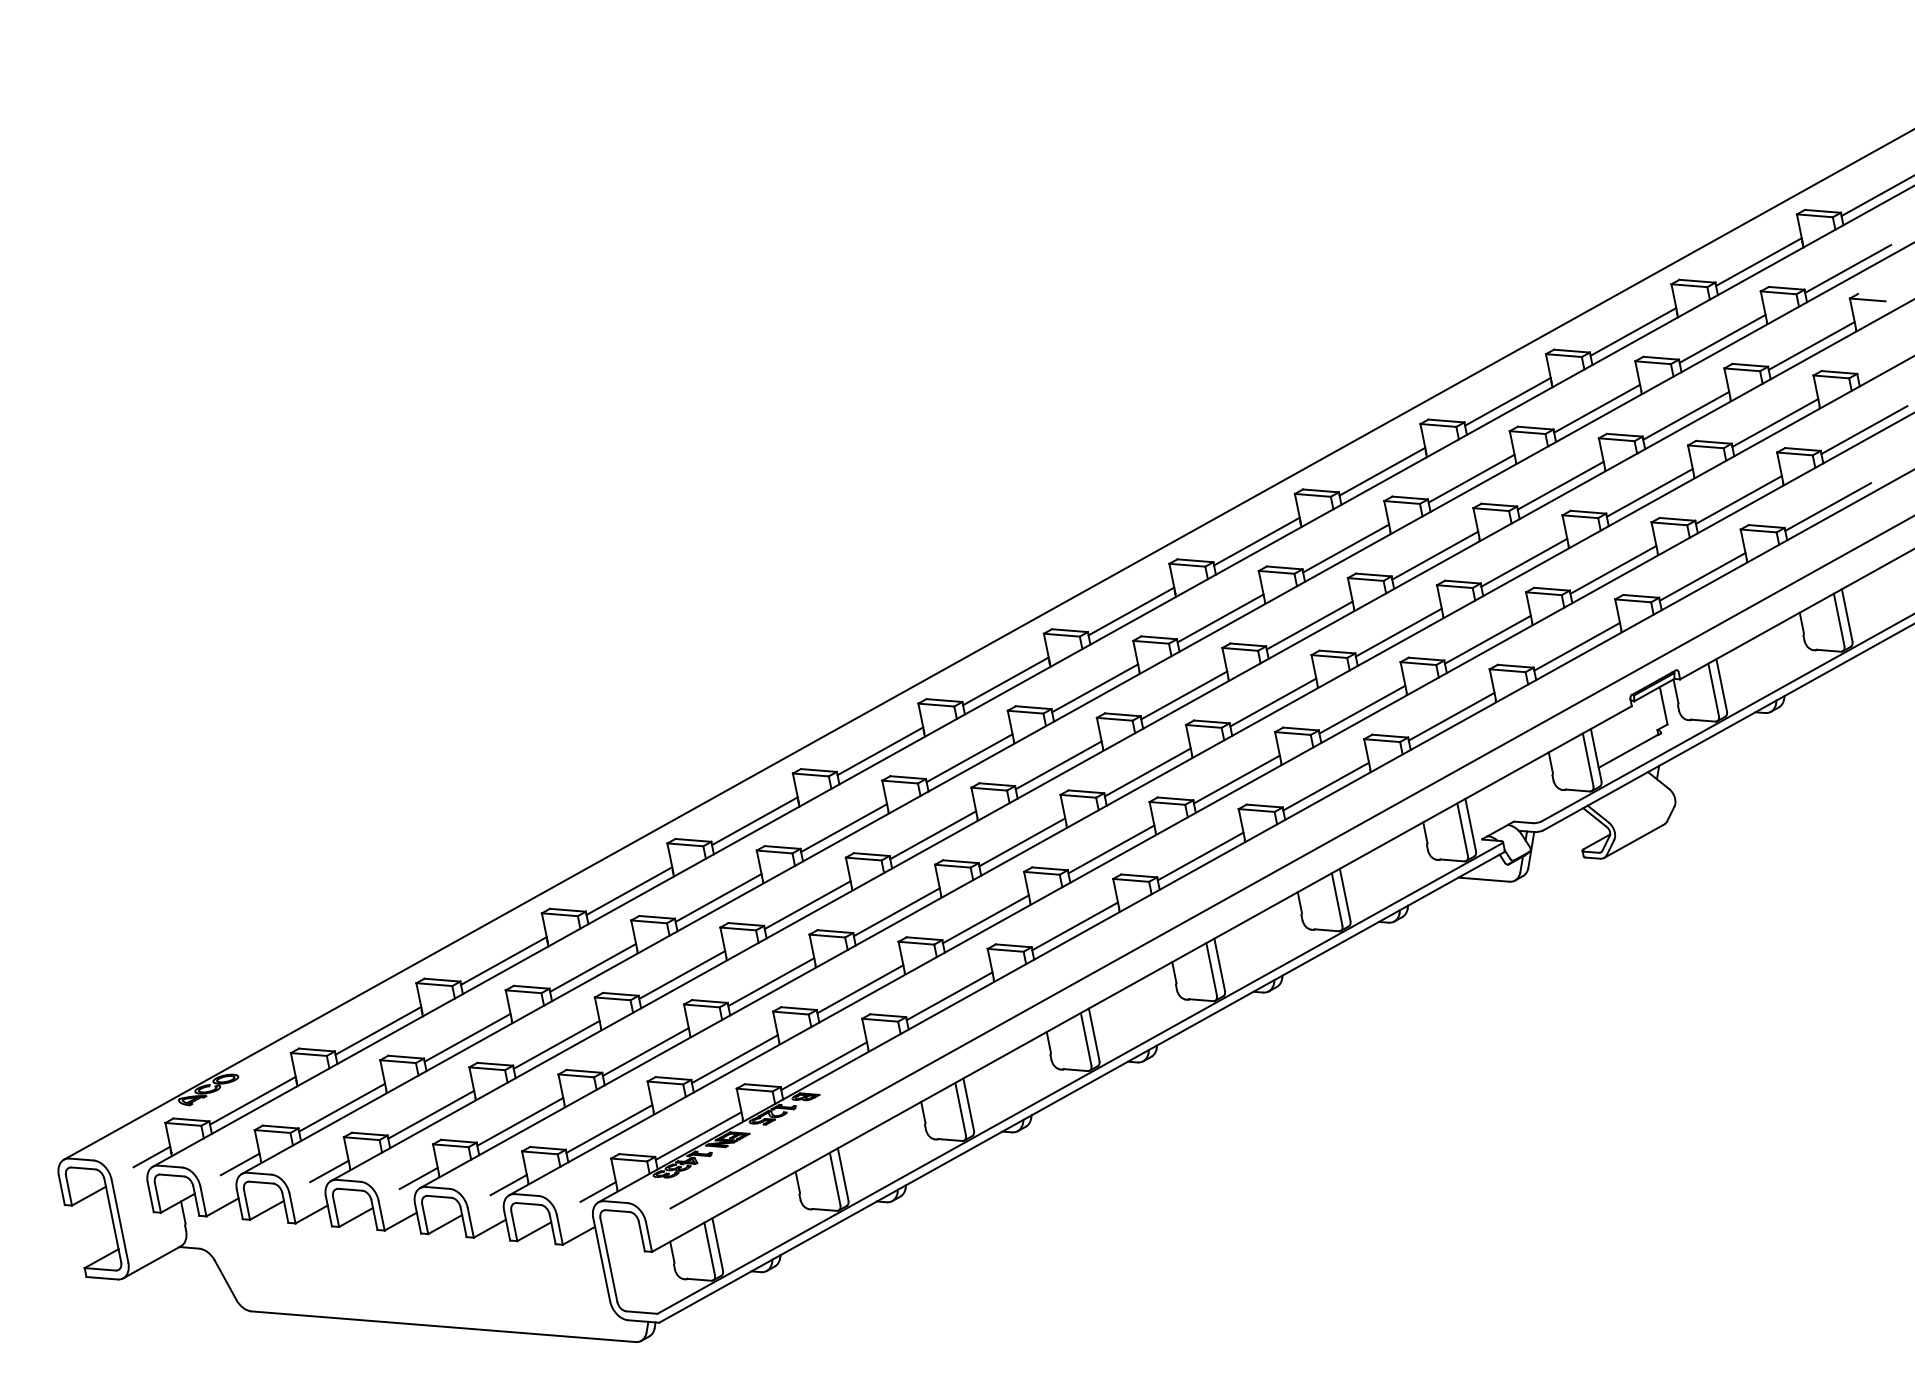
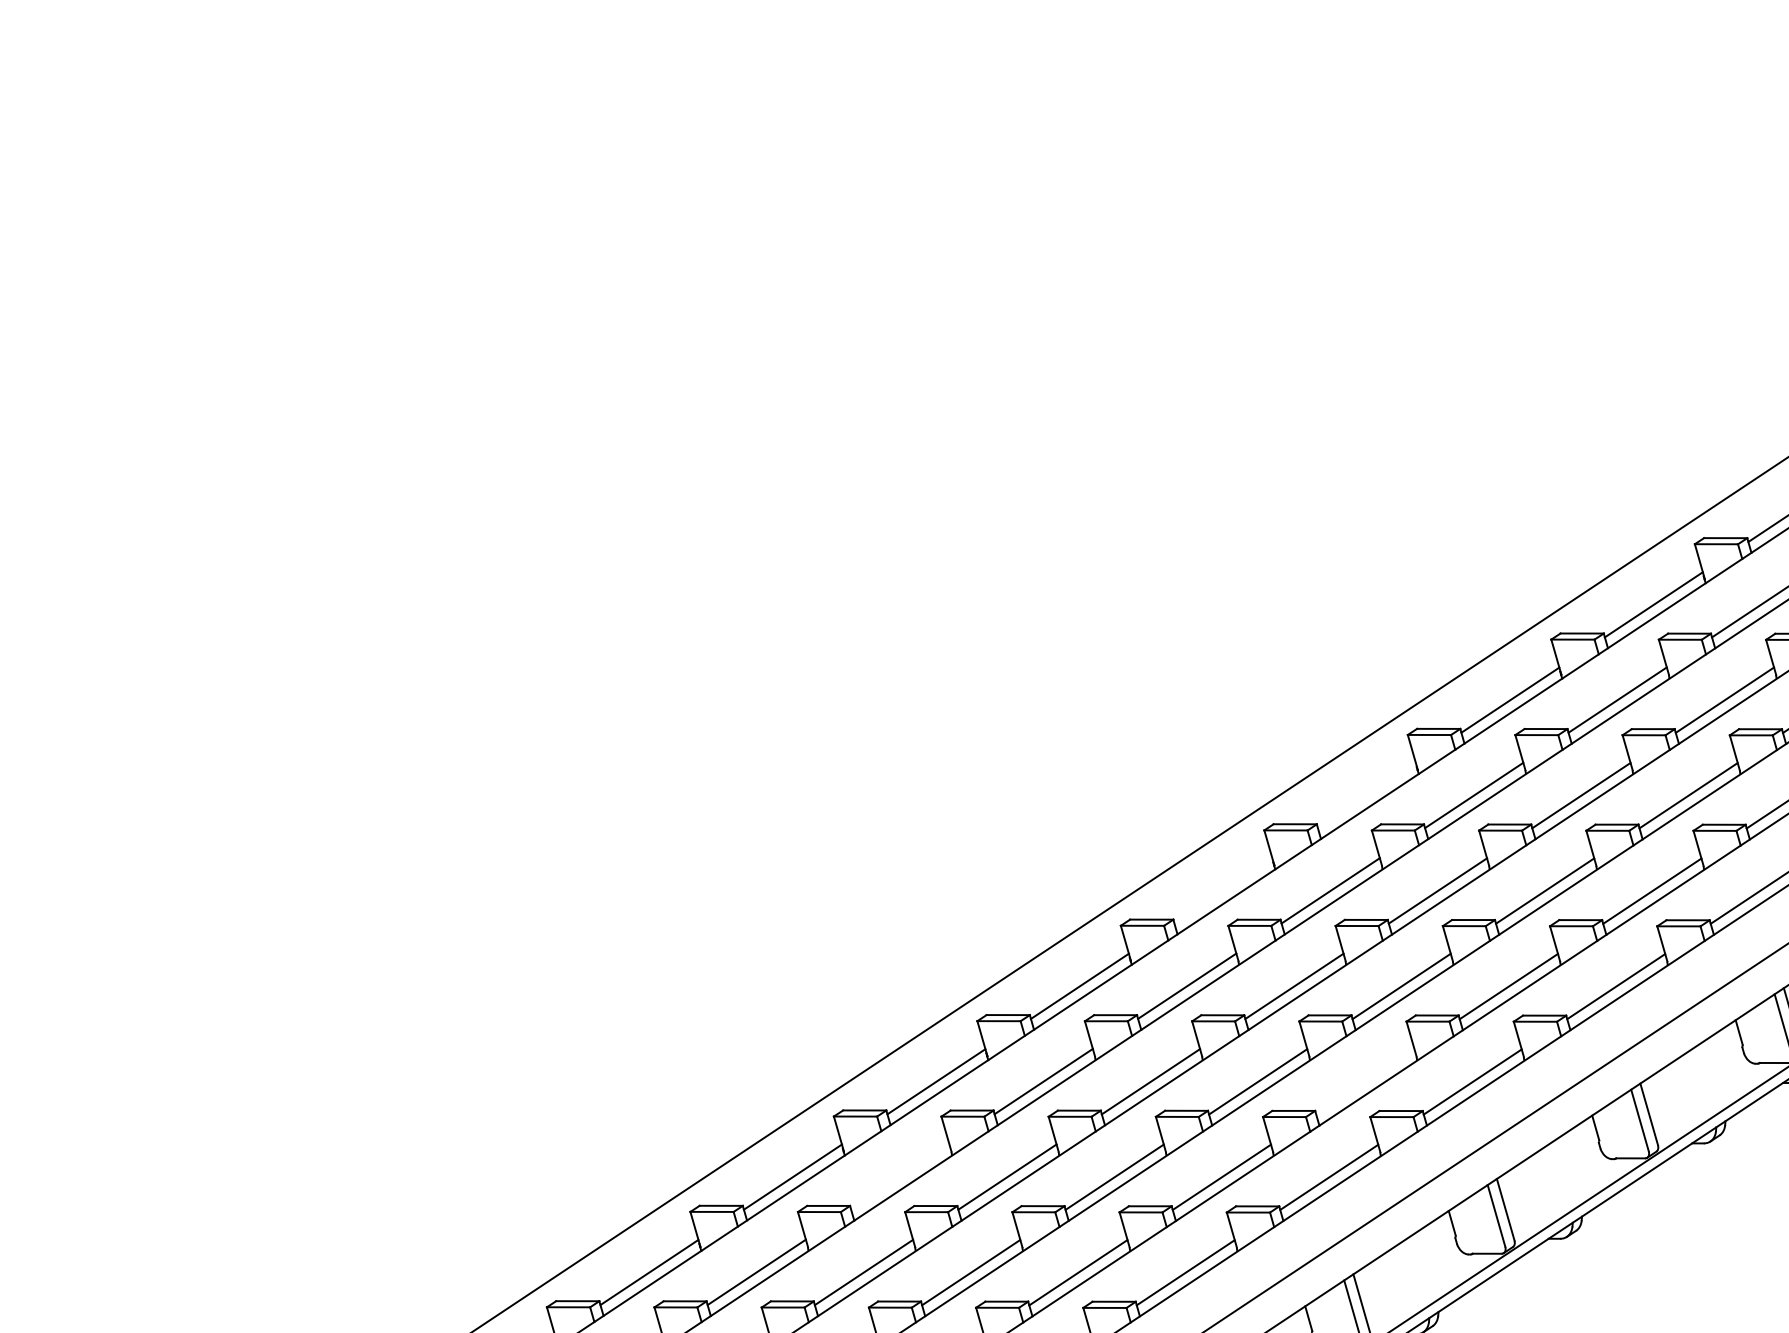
line: (1131, 611) -> (1366, 795), removed
line: (1005, 681) -> (1222, 891), removed
line: (1111, 849) -> (1365, 1082), removed
line: (718, 897) -> (900, 1176), removed

